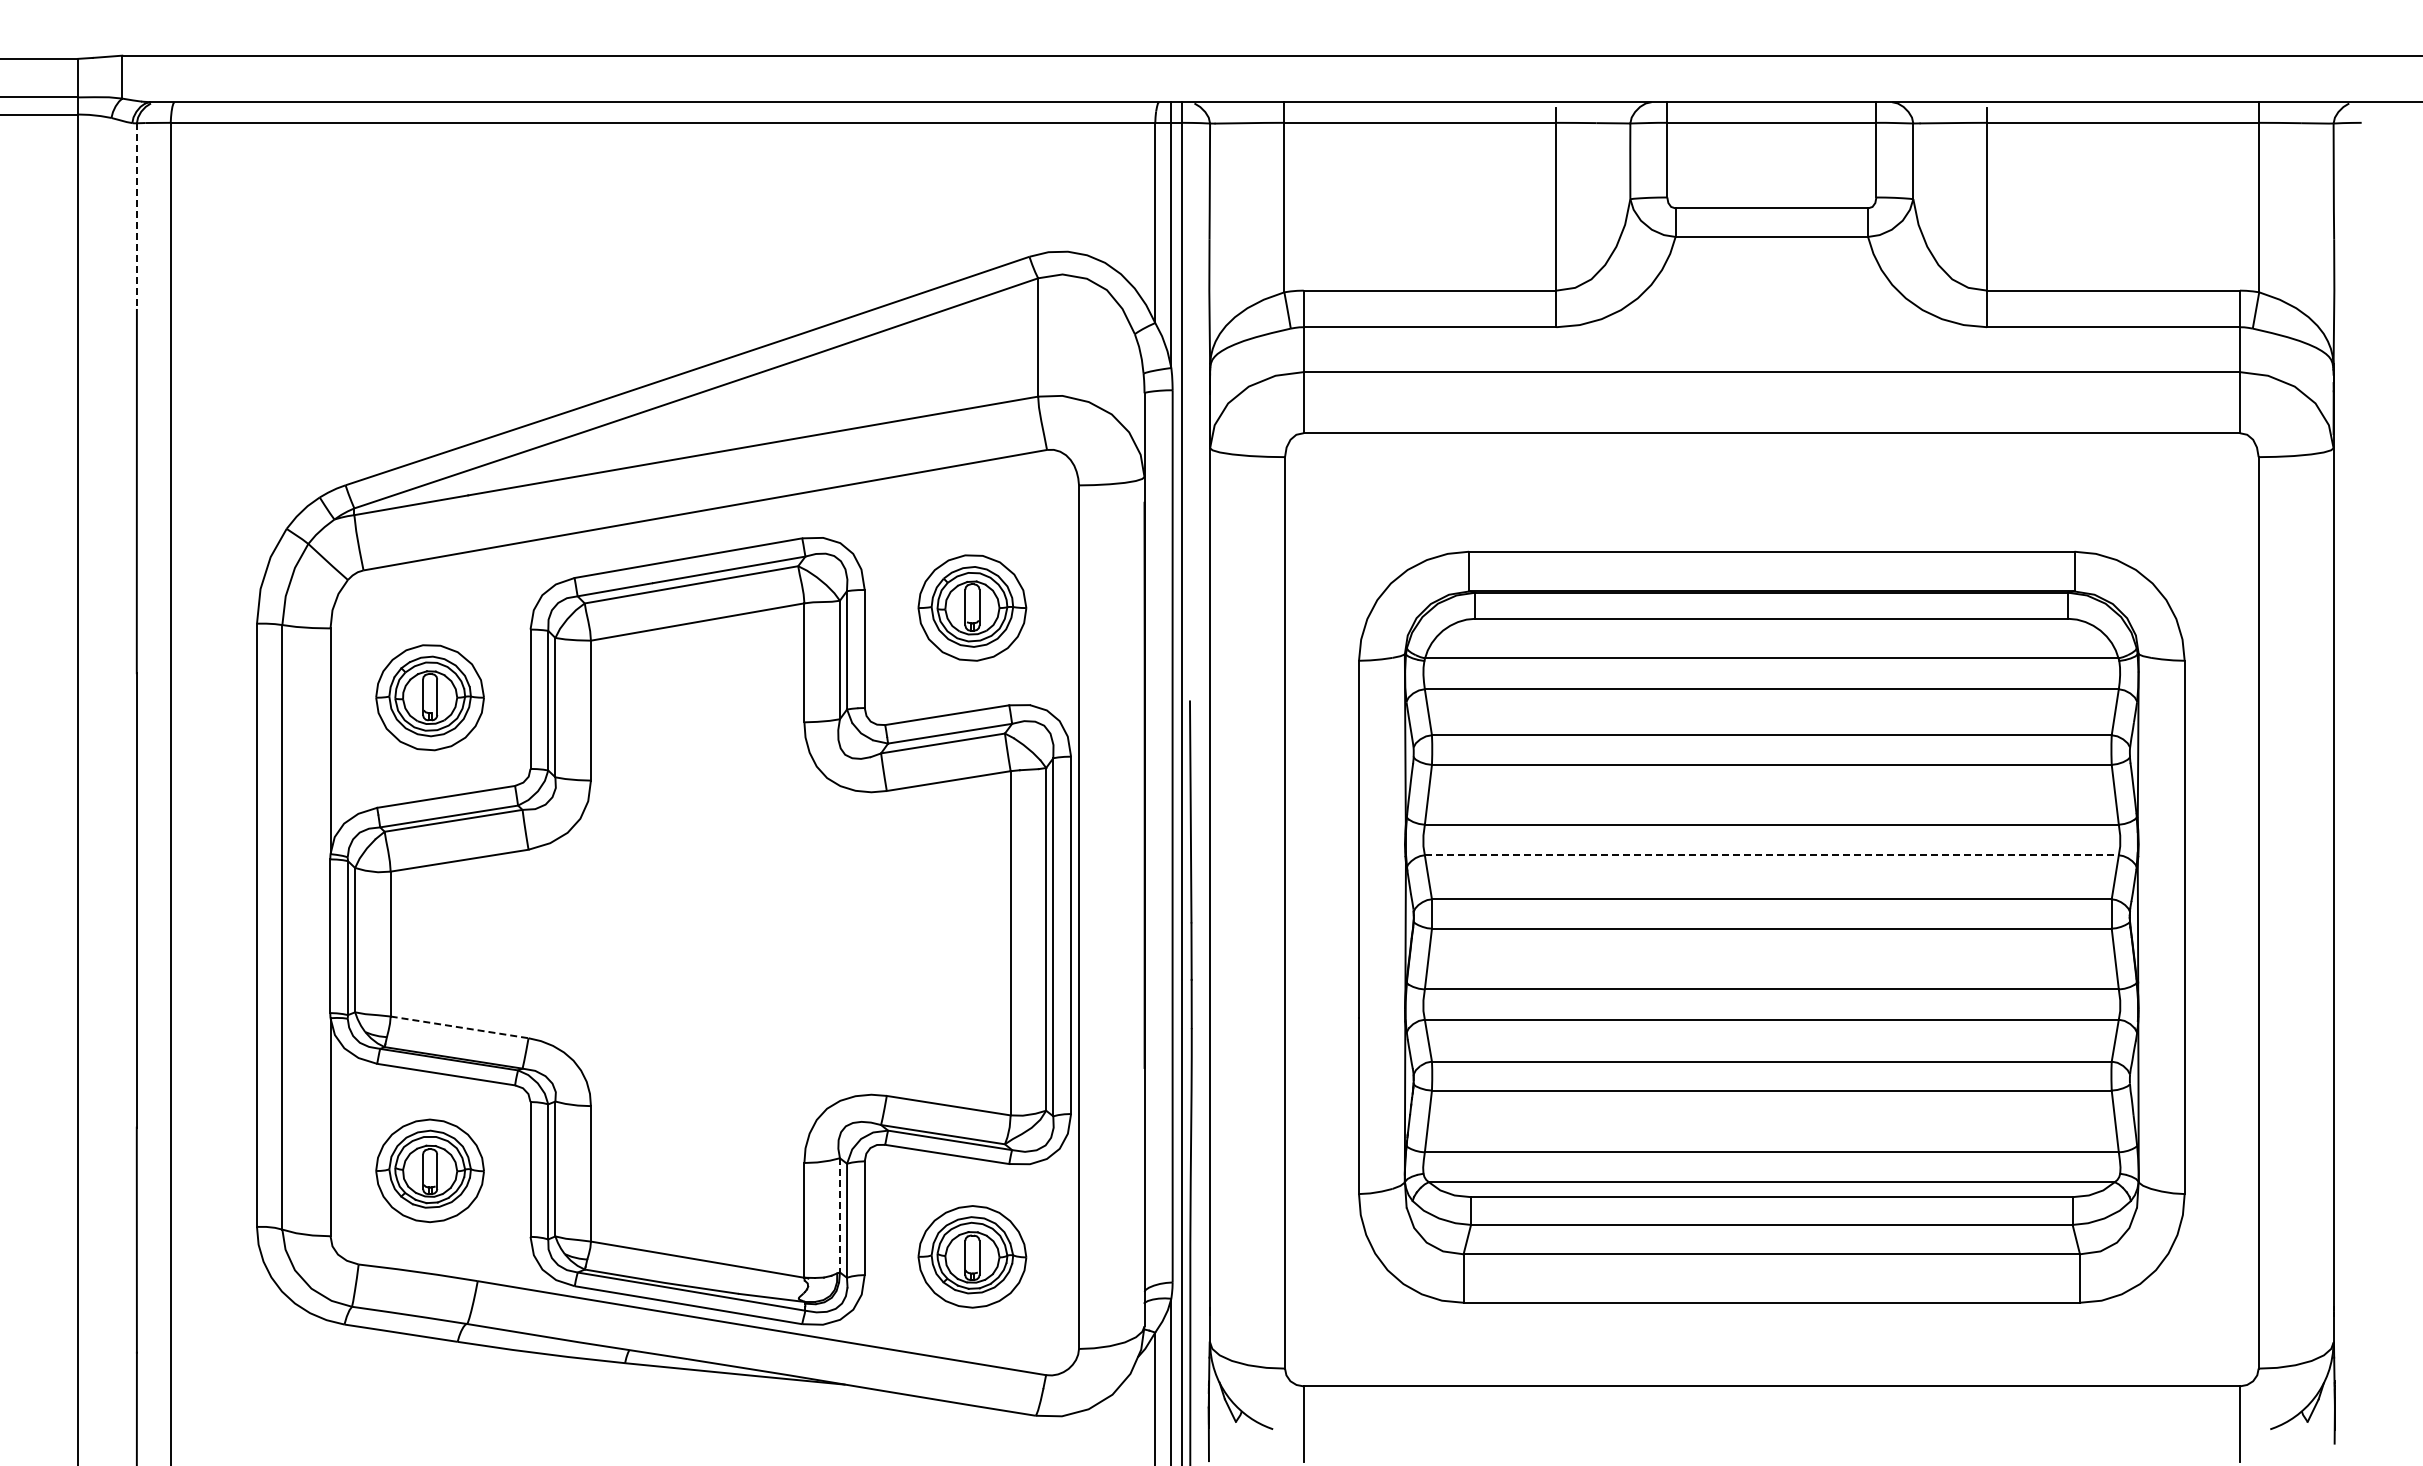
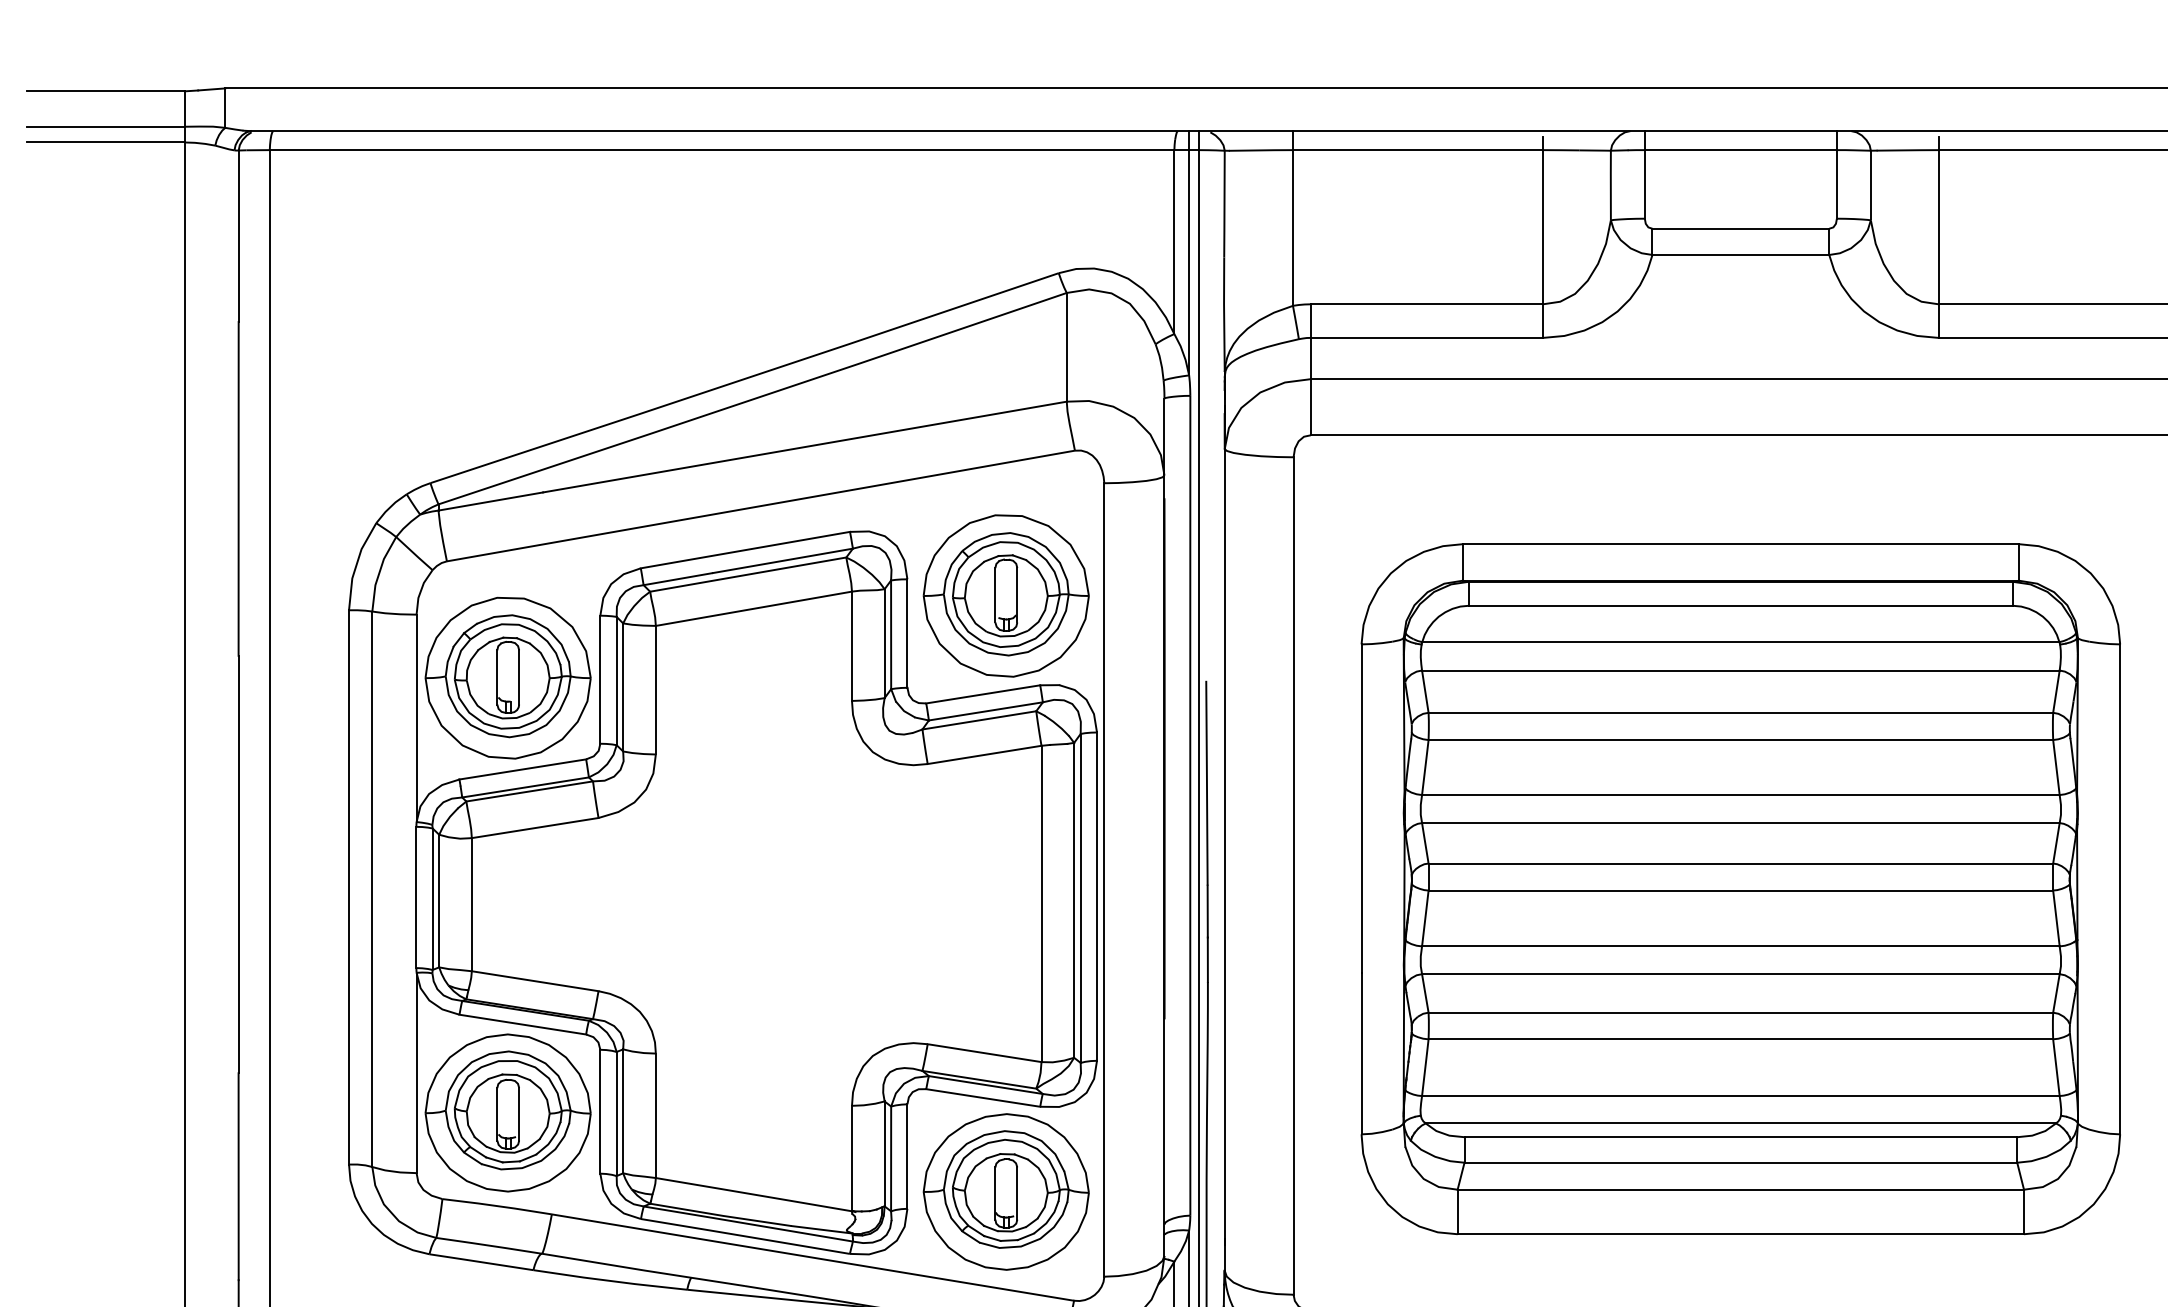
line: (136, 217) -> (238, 237), dashed -> solid
part: (972, 607) -> (1006, 595), size x1.67
part: (429, 697) -> (507, 678), size x1.67
line: (1771, 855) -> (1740, 823), dashed -> solid
line: (459, 1027) -> (535, 981), dashed -> solid
part: (429, 1170) -> (507, 1112), size x1.67
line: (839, 1215) -> (884, 1154), dashed -> solid
part: (972, 1256) -> (1006, 1191), size x1.67

